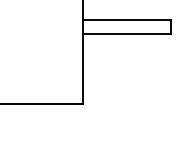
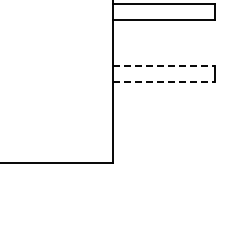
line: (126, 20) -> (163, 66), solid -> dashed
line: (126, 33) -> (163, 81), solid -> dashed

